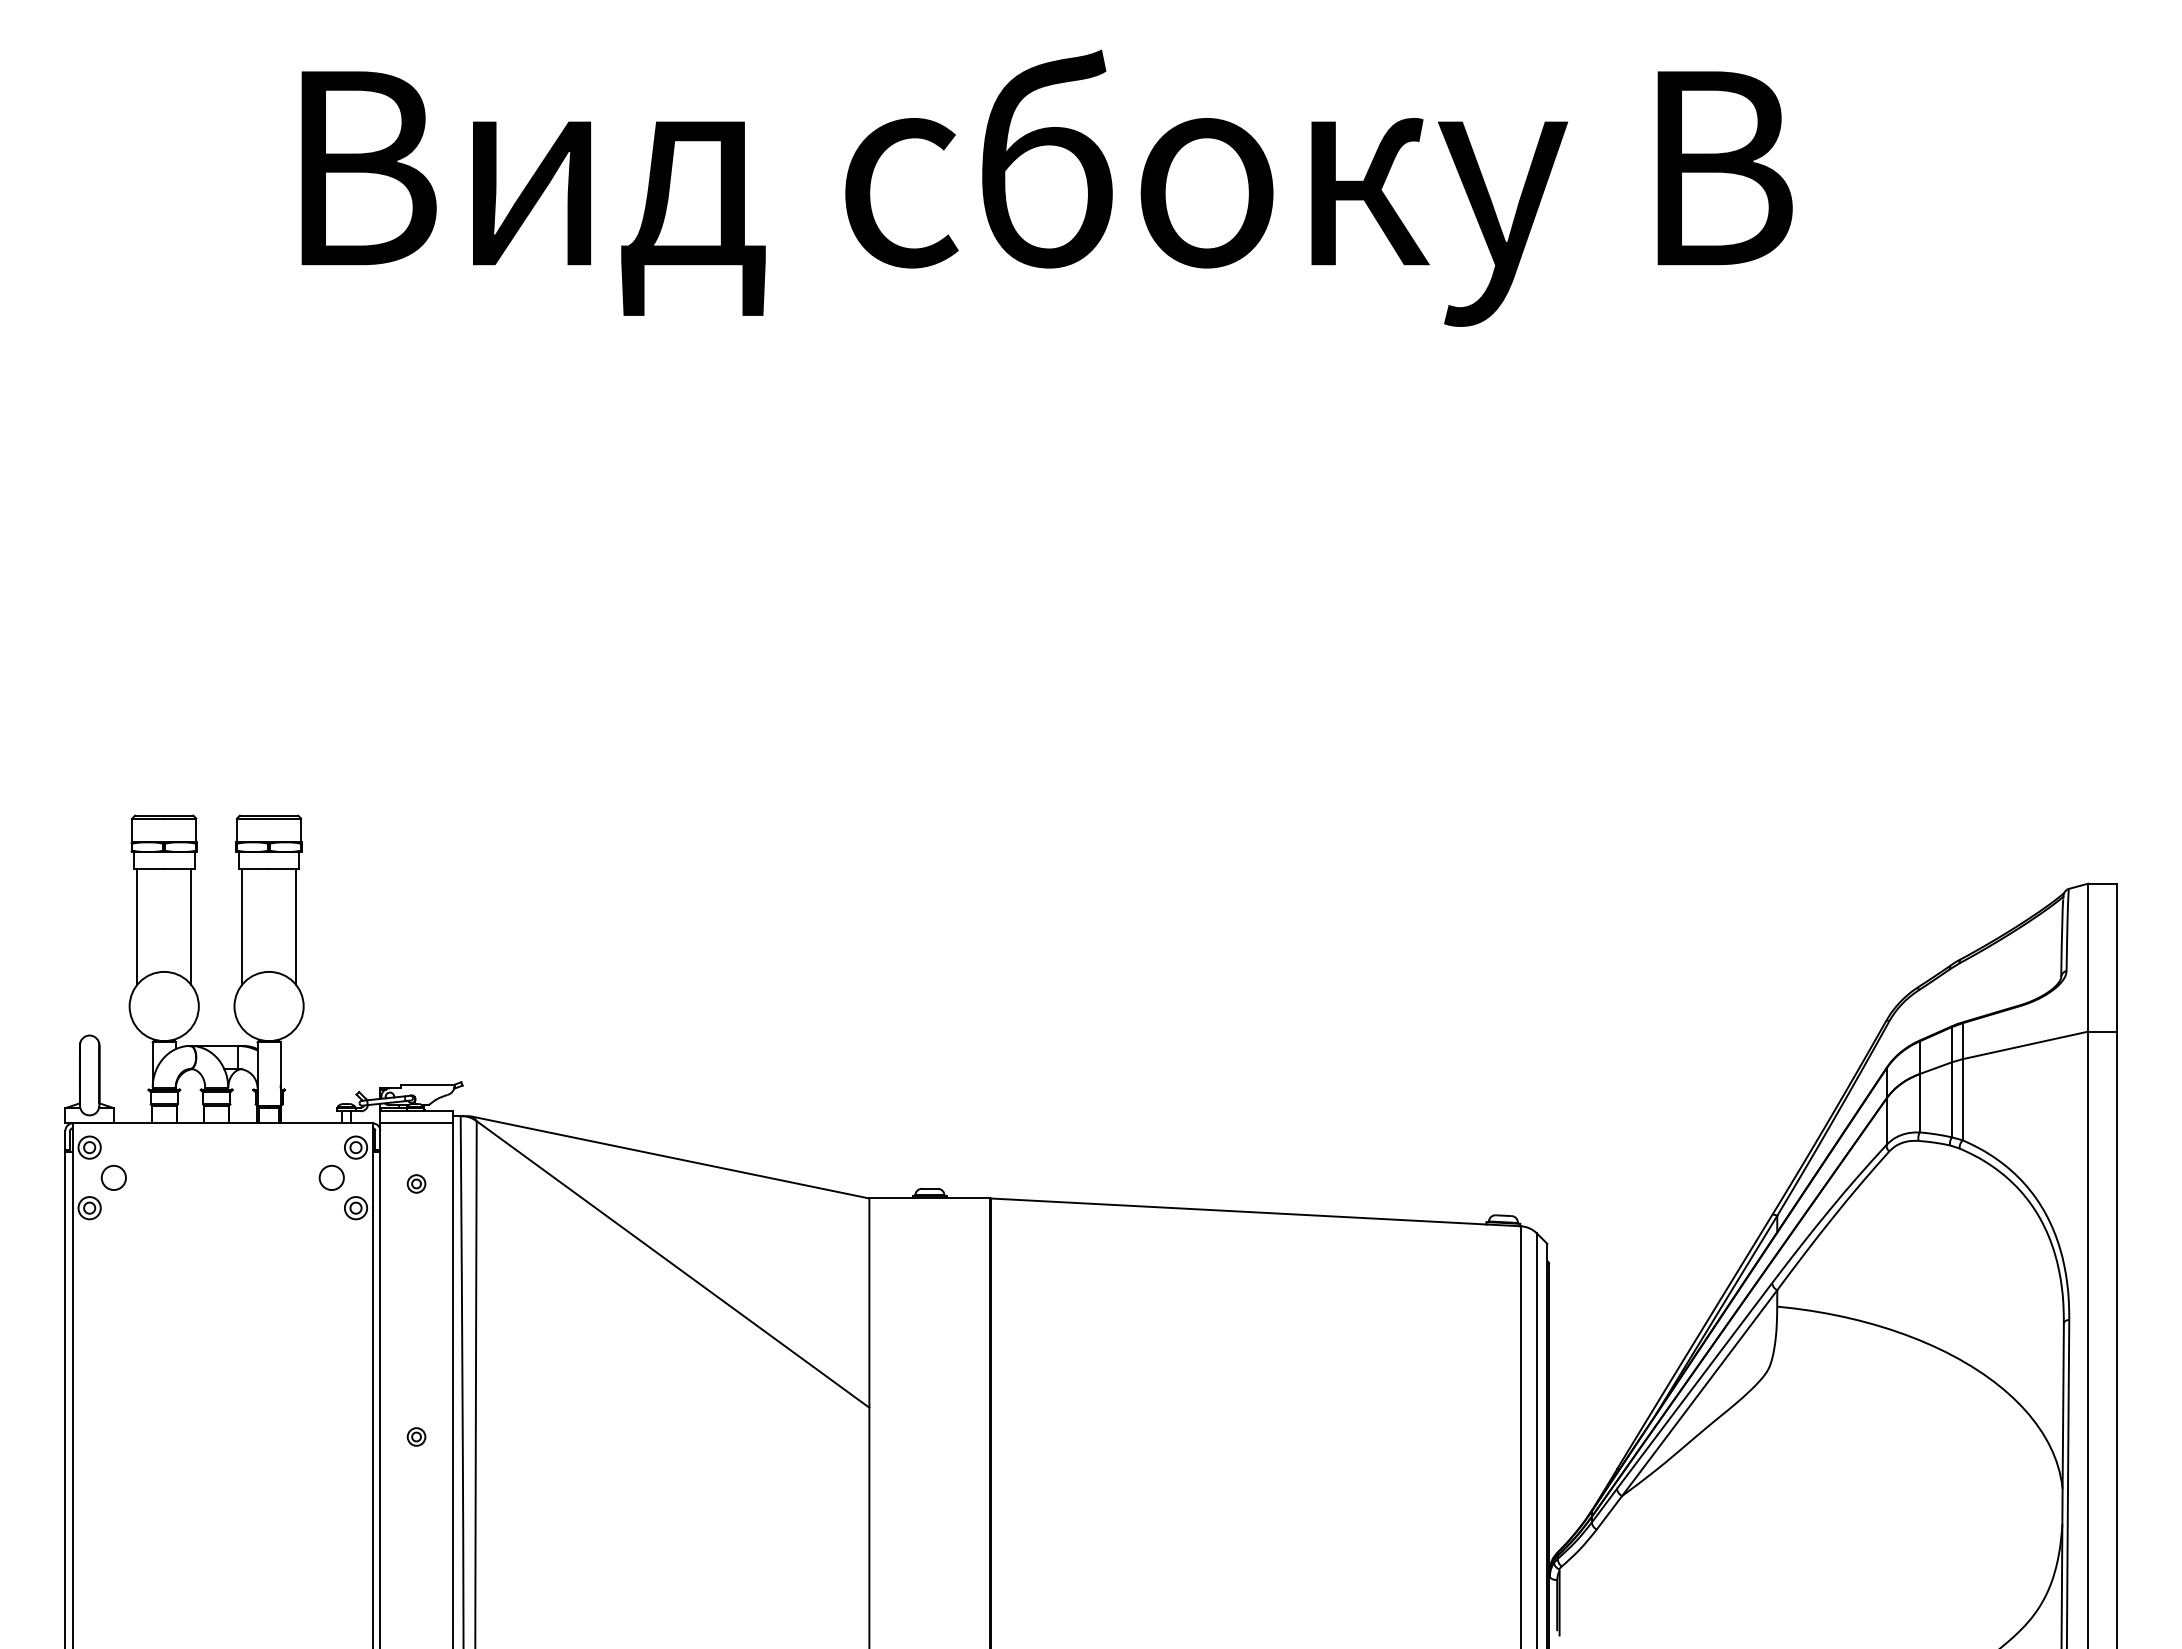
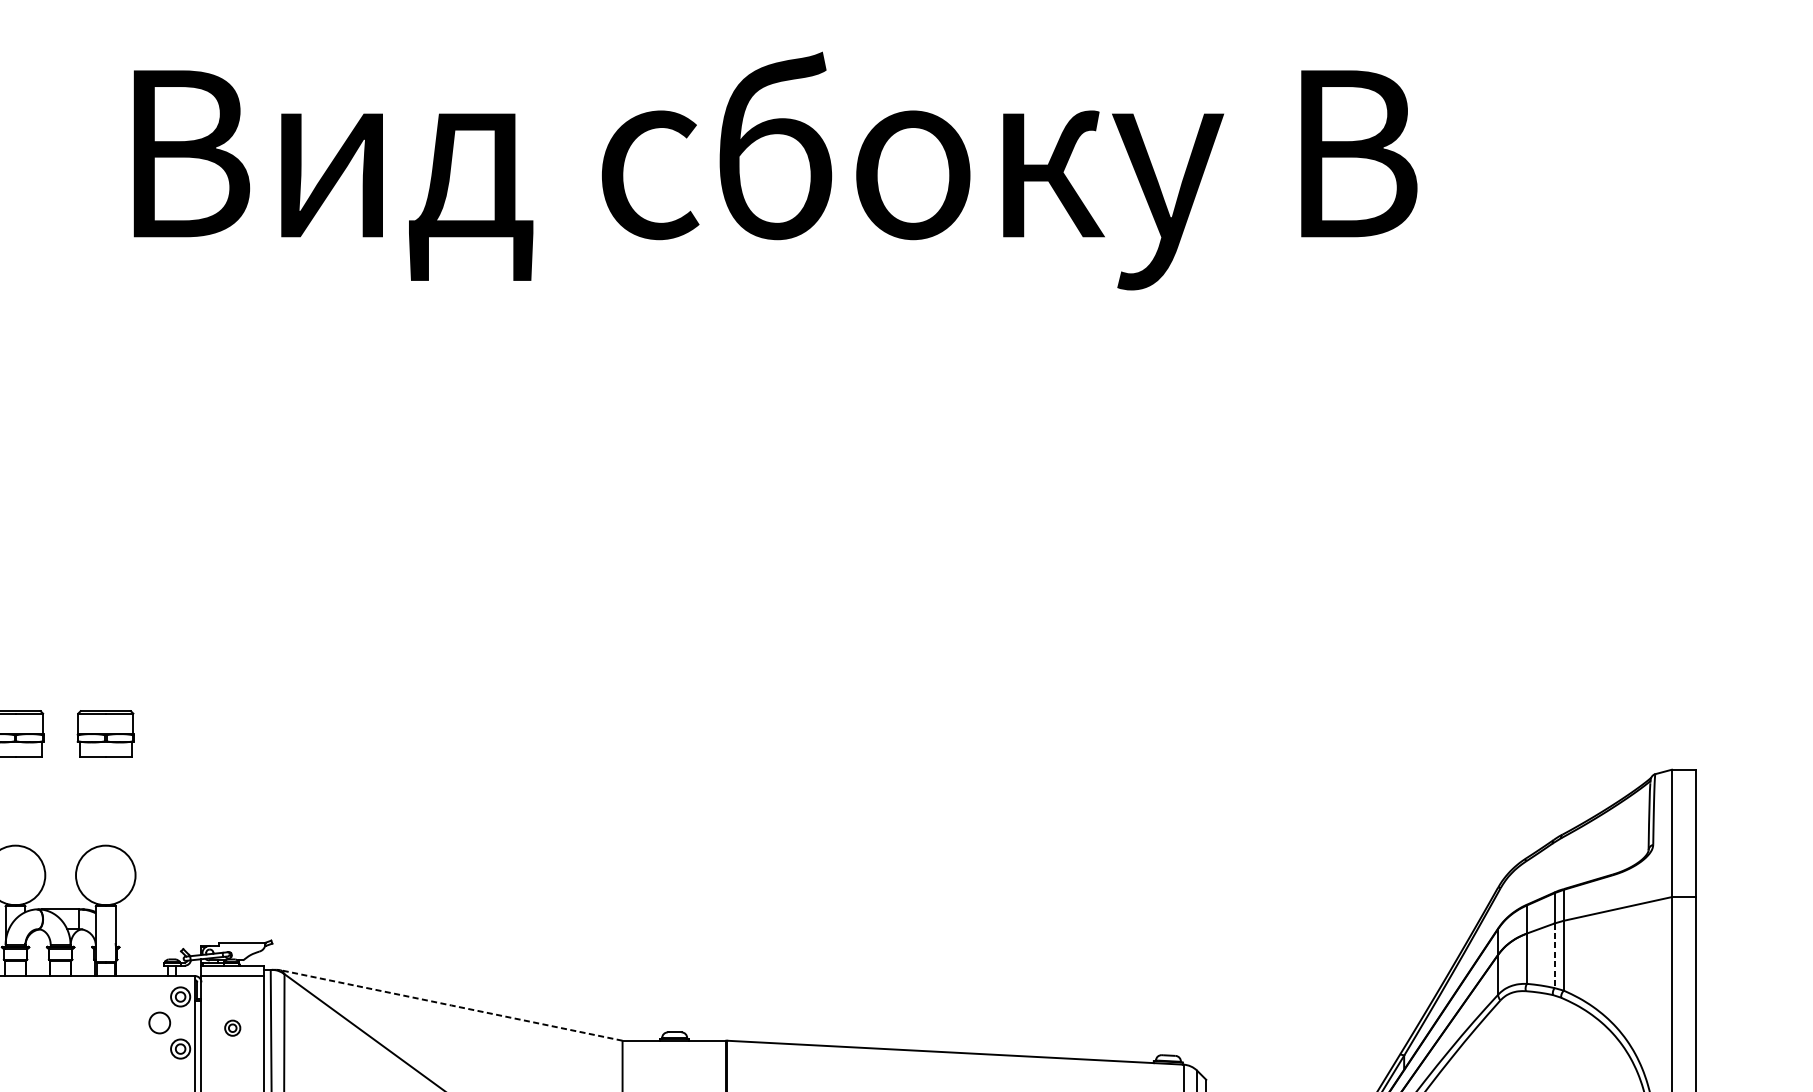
line: (191, 926) -> (38, 806), removed
line: (242, 926) -> (82, 806), removed
line: (296, 926) -> (129, 806), removed
line: (1952, 1099) -> (1555, 955), solid -> dashed
line: (670, 1157) -> (451, 1005), solid -> dashed

